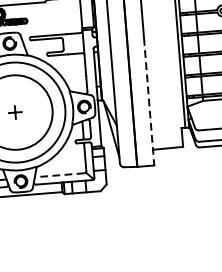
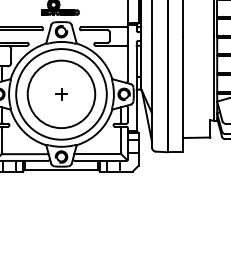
line: (148, 101) -> (182, 94), dashed -> solid
line: (59, 175) -> (96, 154), dashed -> solid

